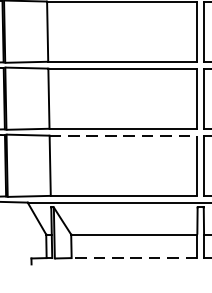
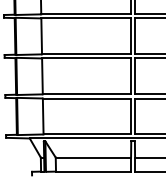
line: (124, 135) -> (87, 98), dashed -> solid
line: (134, 257) -> (93, 171), dashed -> solid

